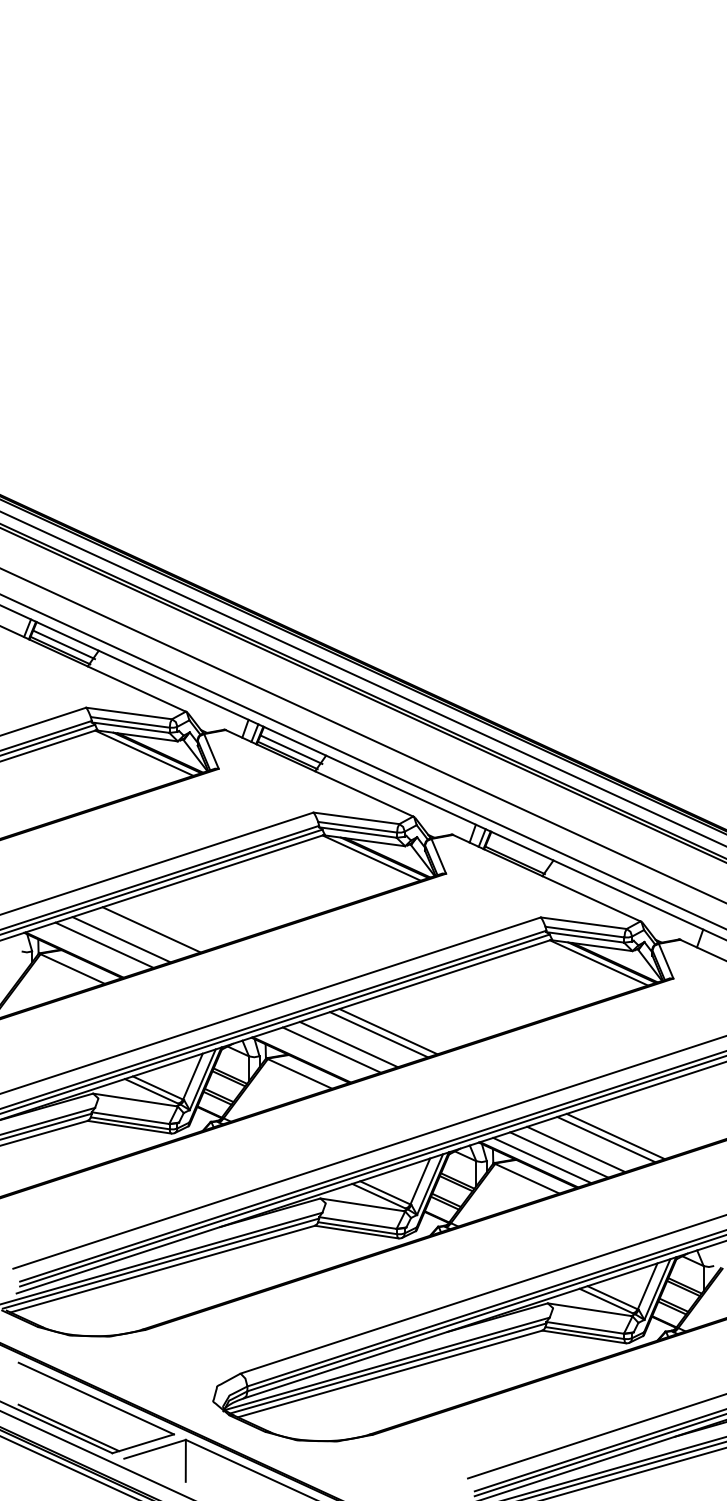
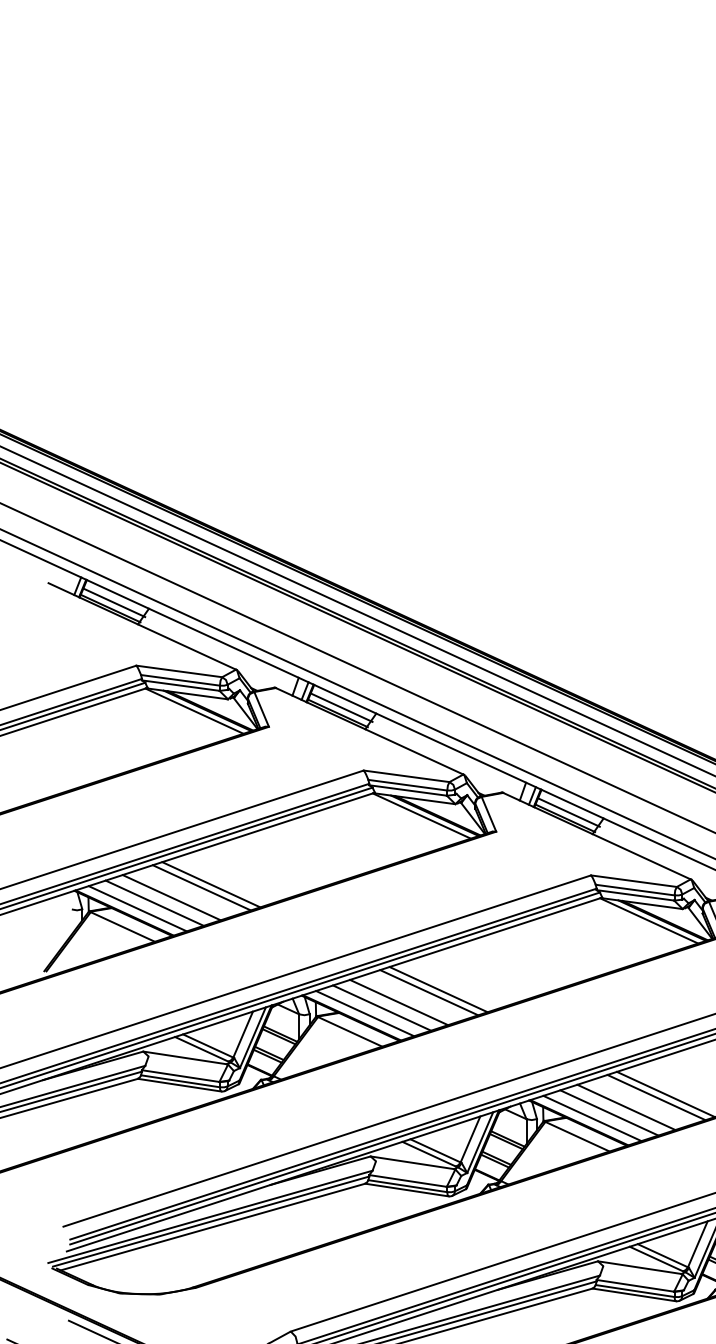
line: (518, 854) -> (568, 812), added
line: (161, 926) -> (211, 884), added
line: (87, 950) -> (137, 908), added
line: (314, 1055) -> (364, 1013), added

